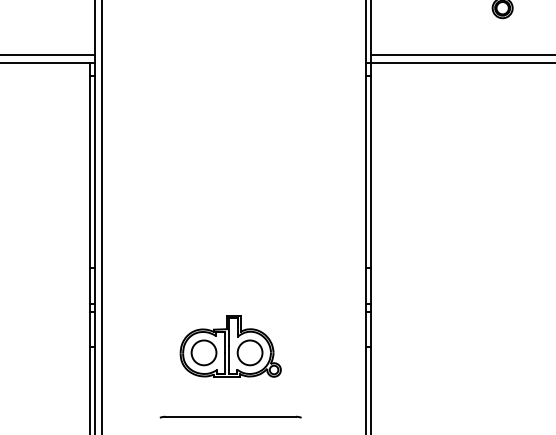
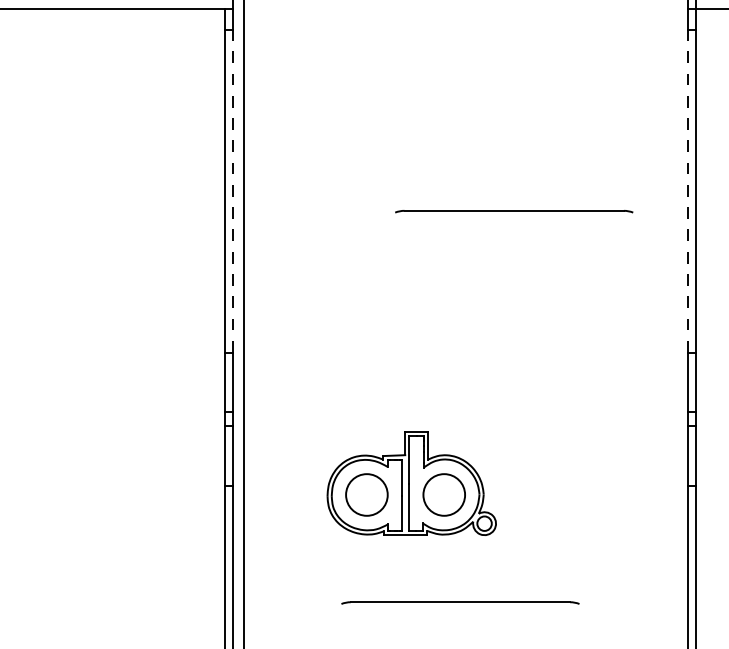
line: (95, 171) -> (233, 190), solid -> dashed
line: (366, 171) -> (688, 190), solid -> dashed
part: (262, 183) -> (513, 210), added
part: (230, 346) -> (411, 484), moved

